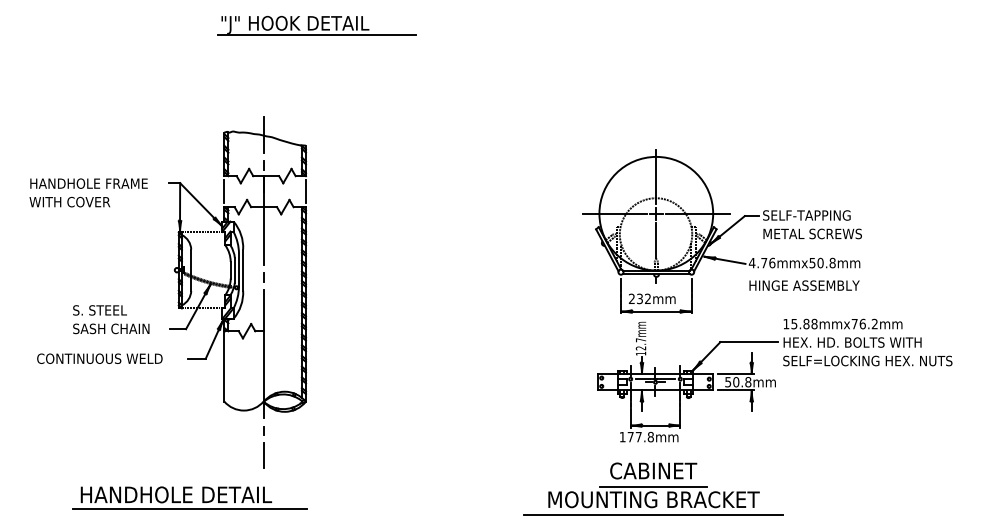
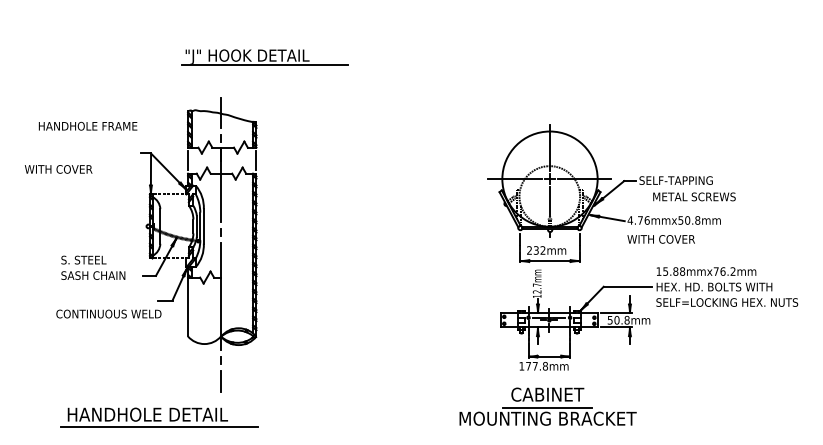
part: (316, 25) -> (265, 57), moved
text: (88, 183) -> (87, 126), moved
text: (812, 233) -> (694, 196), moved
text: (803, 285) -> (673, 239), HINGE ASSEMBLY -> WITH COVER
text: (99, 358) -> (108, 313), moved
line: (653, 515) -> (547, 431), removed

